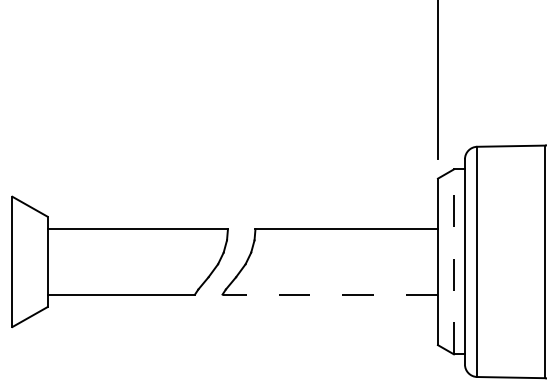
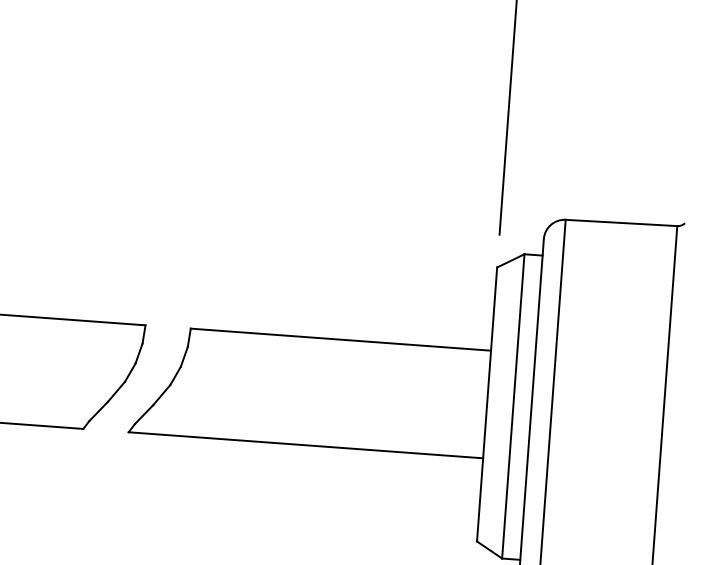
line: (453, 261) -> (512, 405), dashed -> solid
line: (330, 294) -> (306, 445), dashed -> solid

